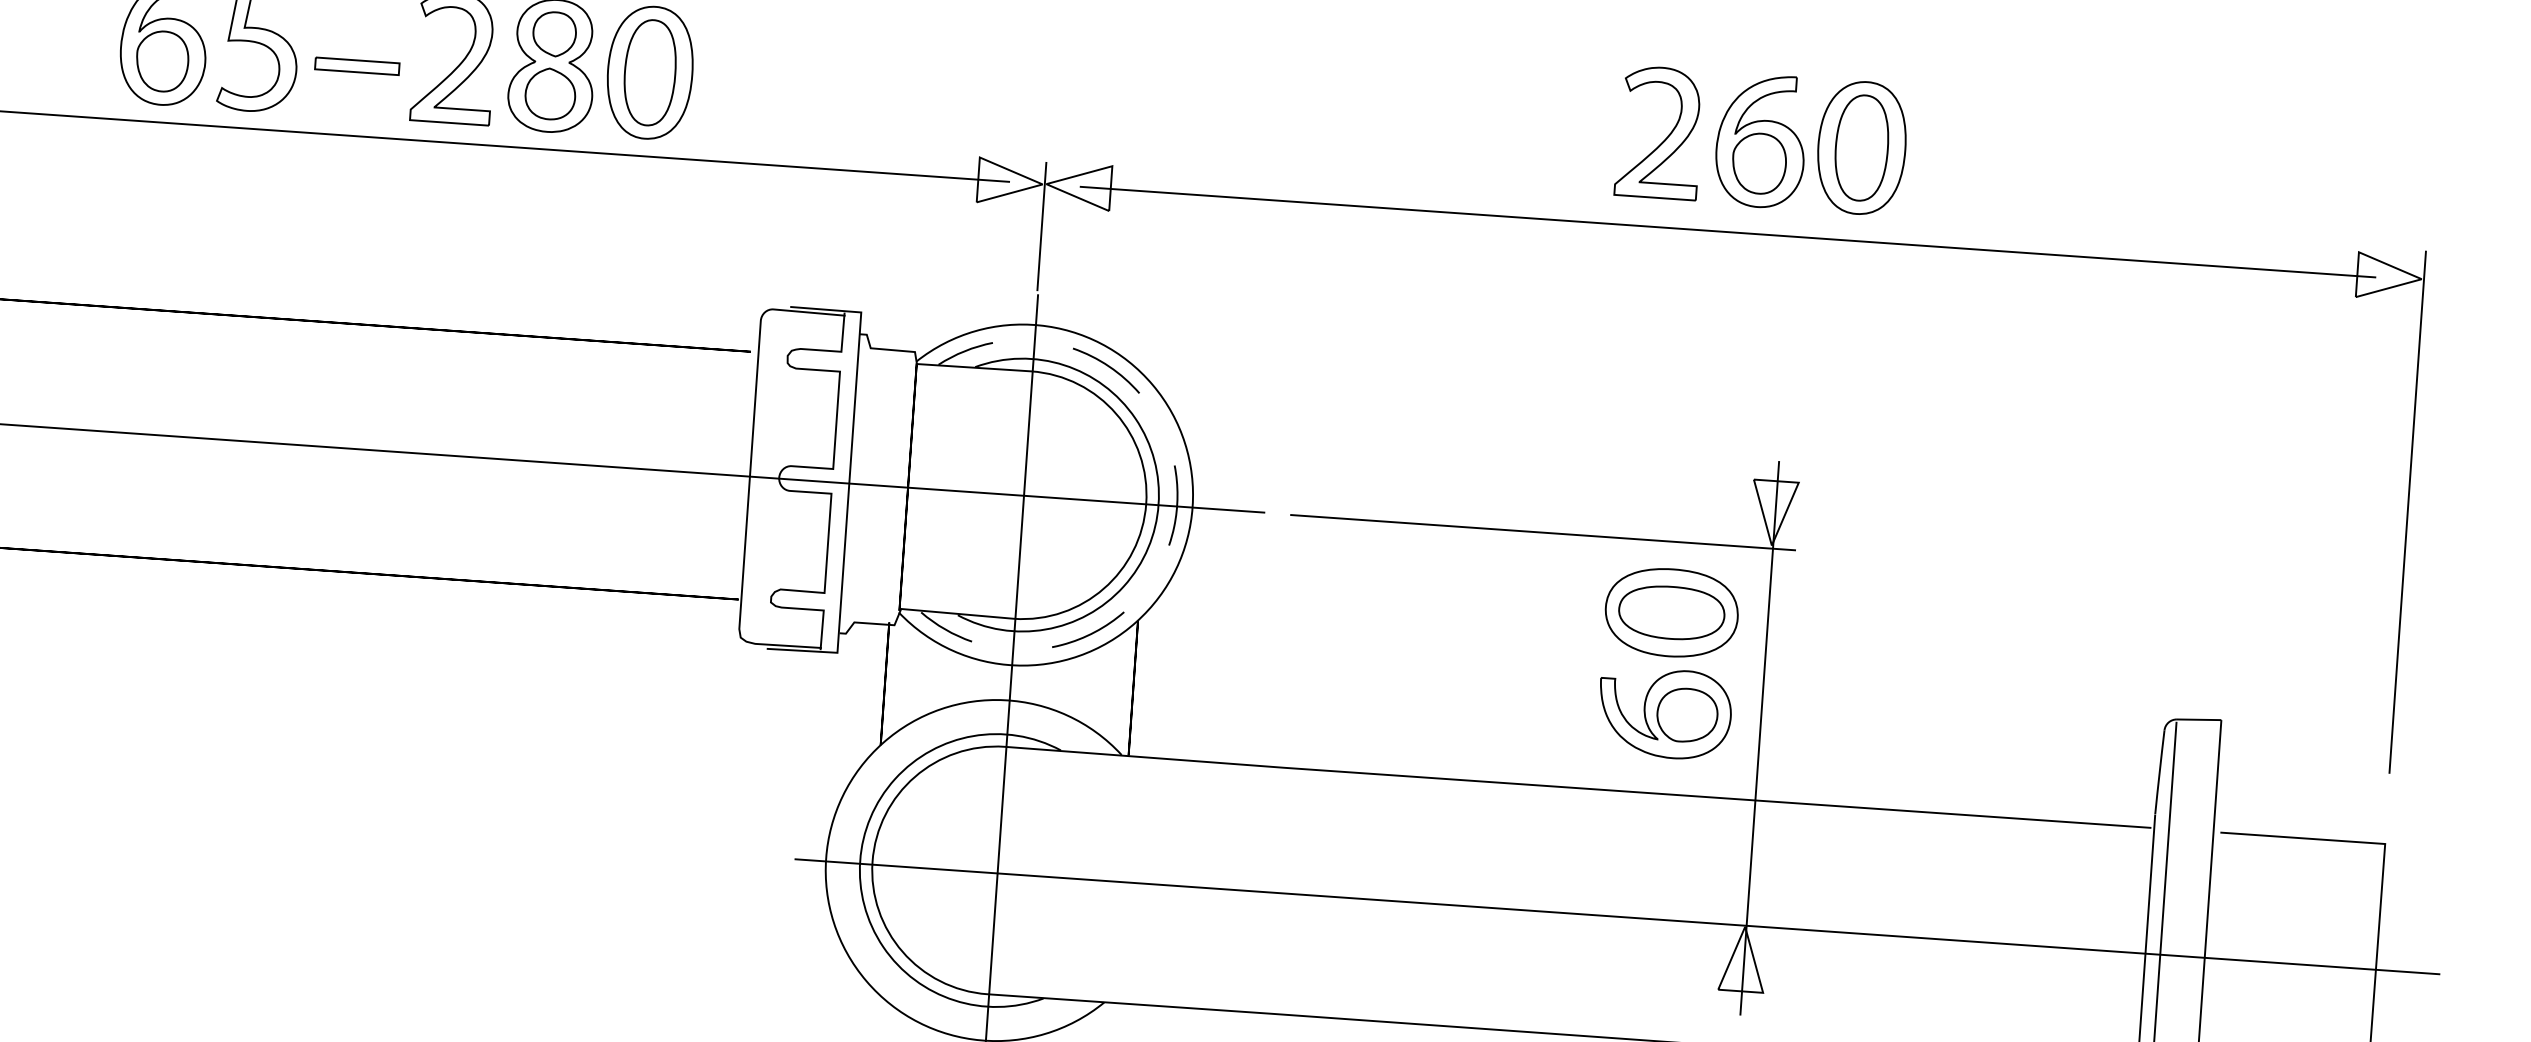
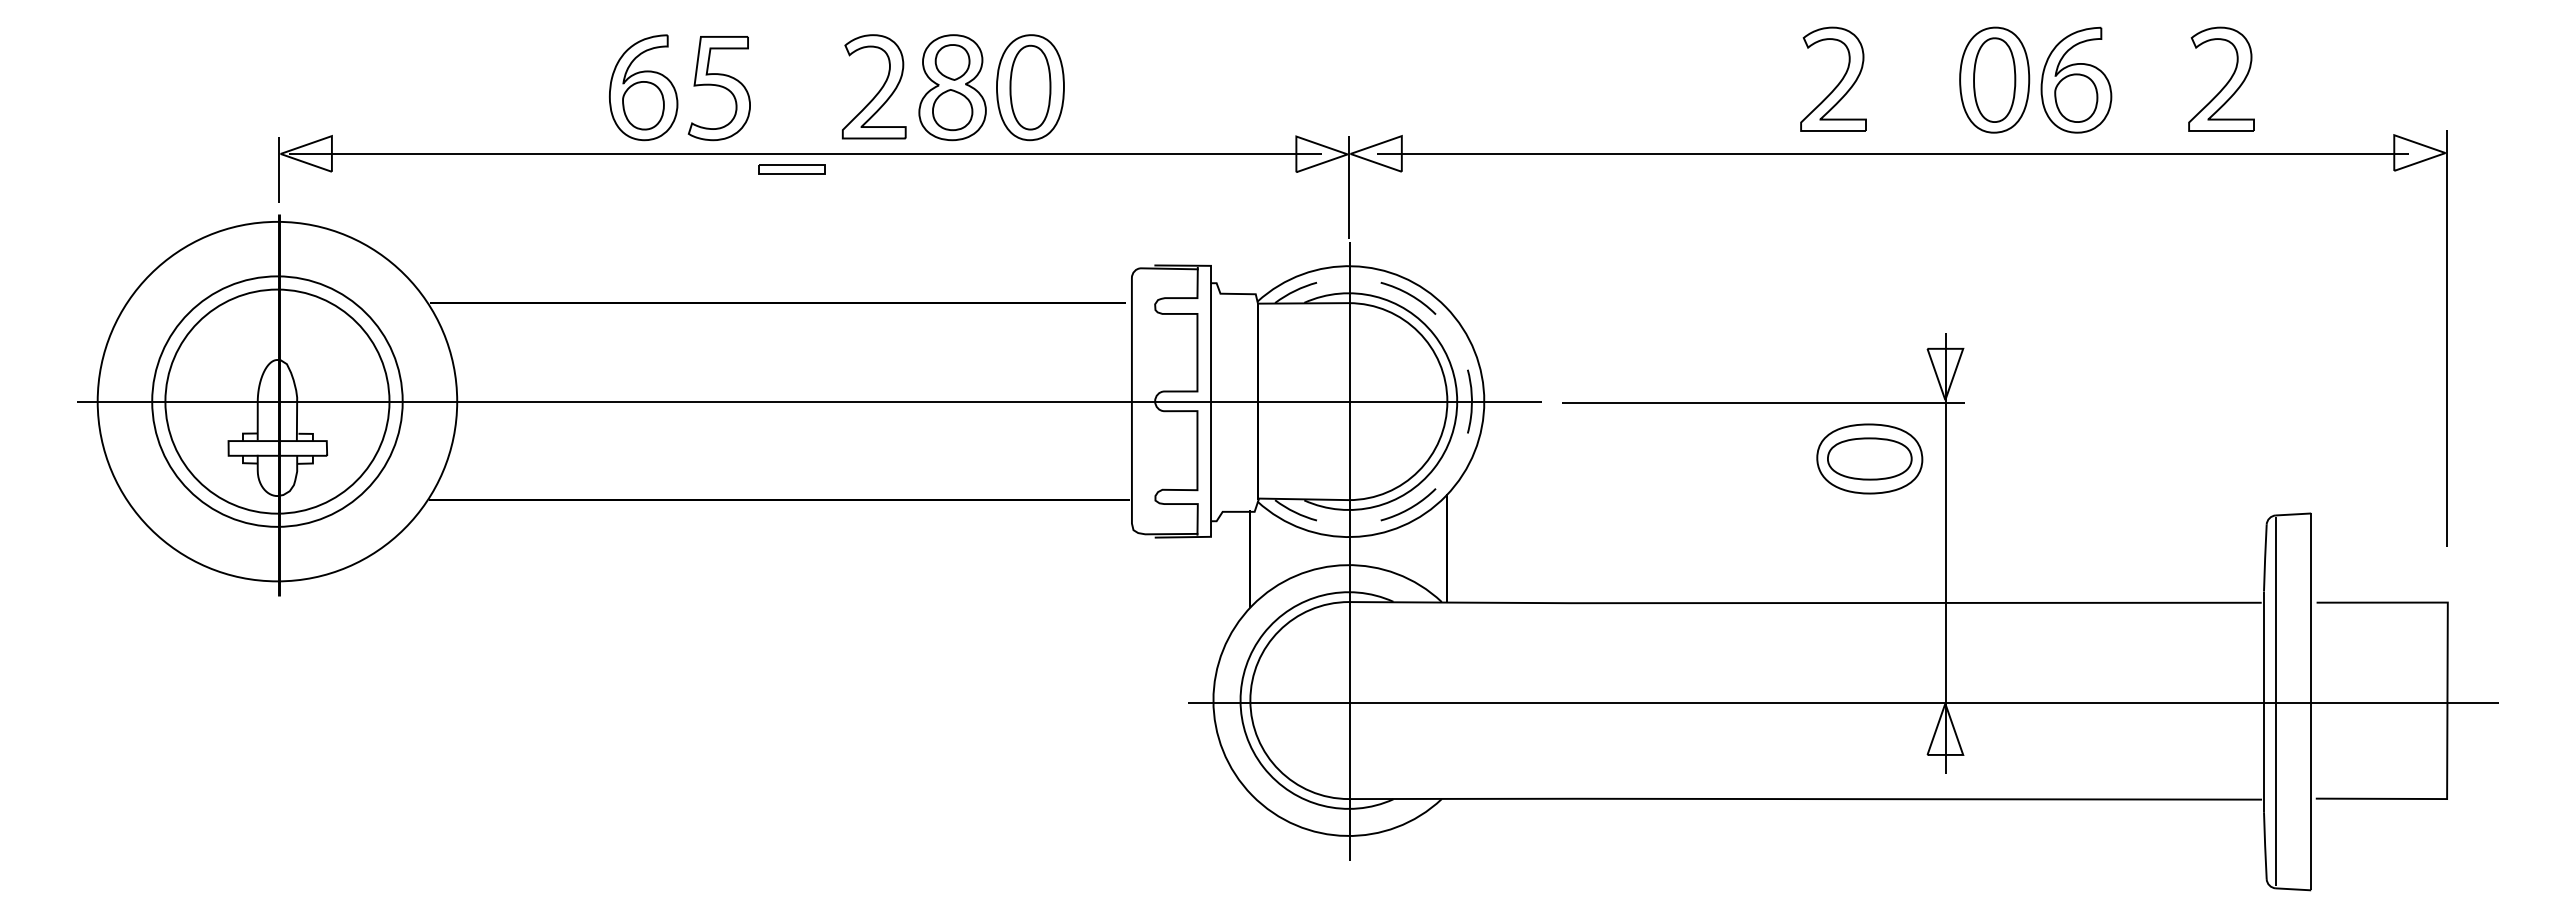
part: (356, 65) -> (791, 169), moved
part: (1761, 140) -> (2076, 79), moved
part: (2152, 171) -> (2226, 82), added
part: (1664, 712) -> (1869, 538), removed

